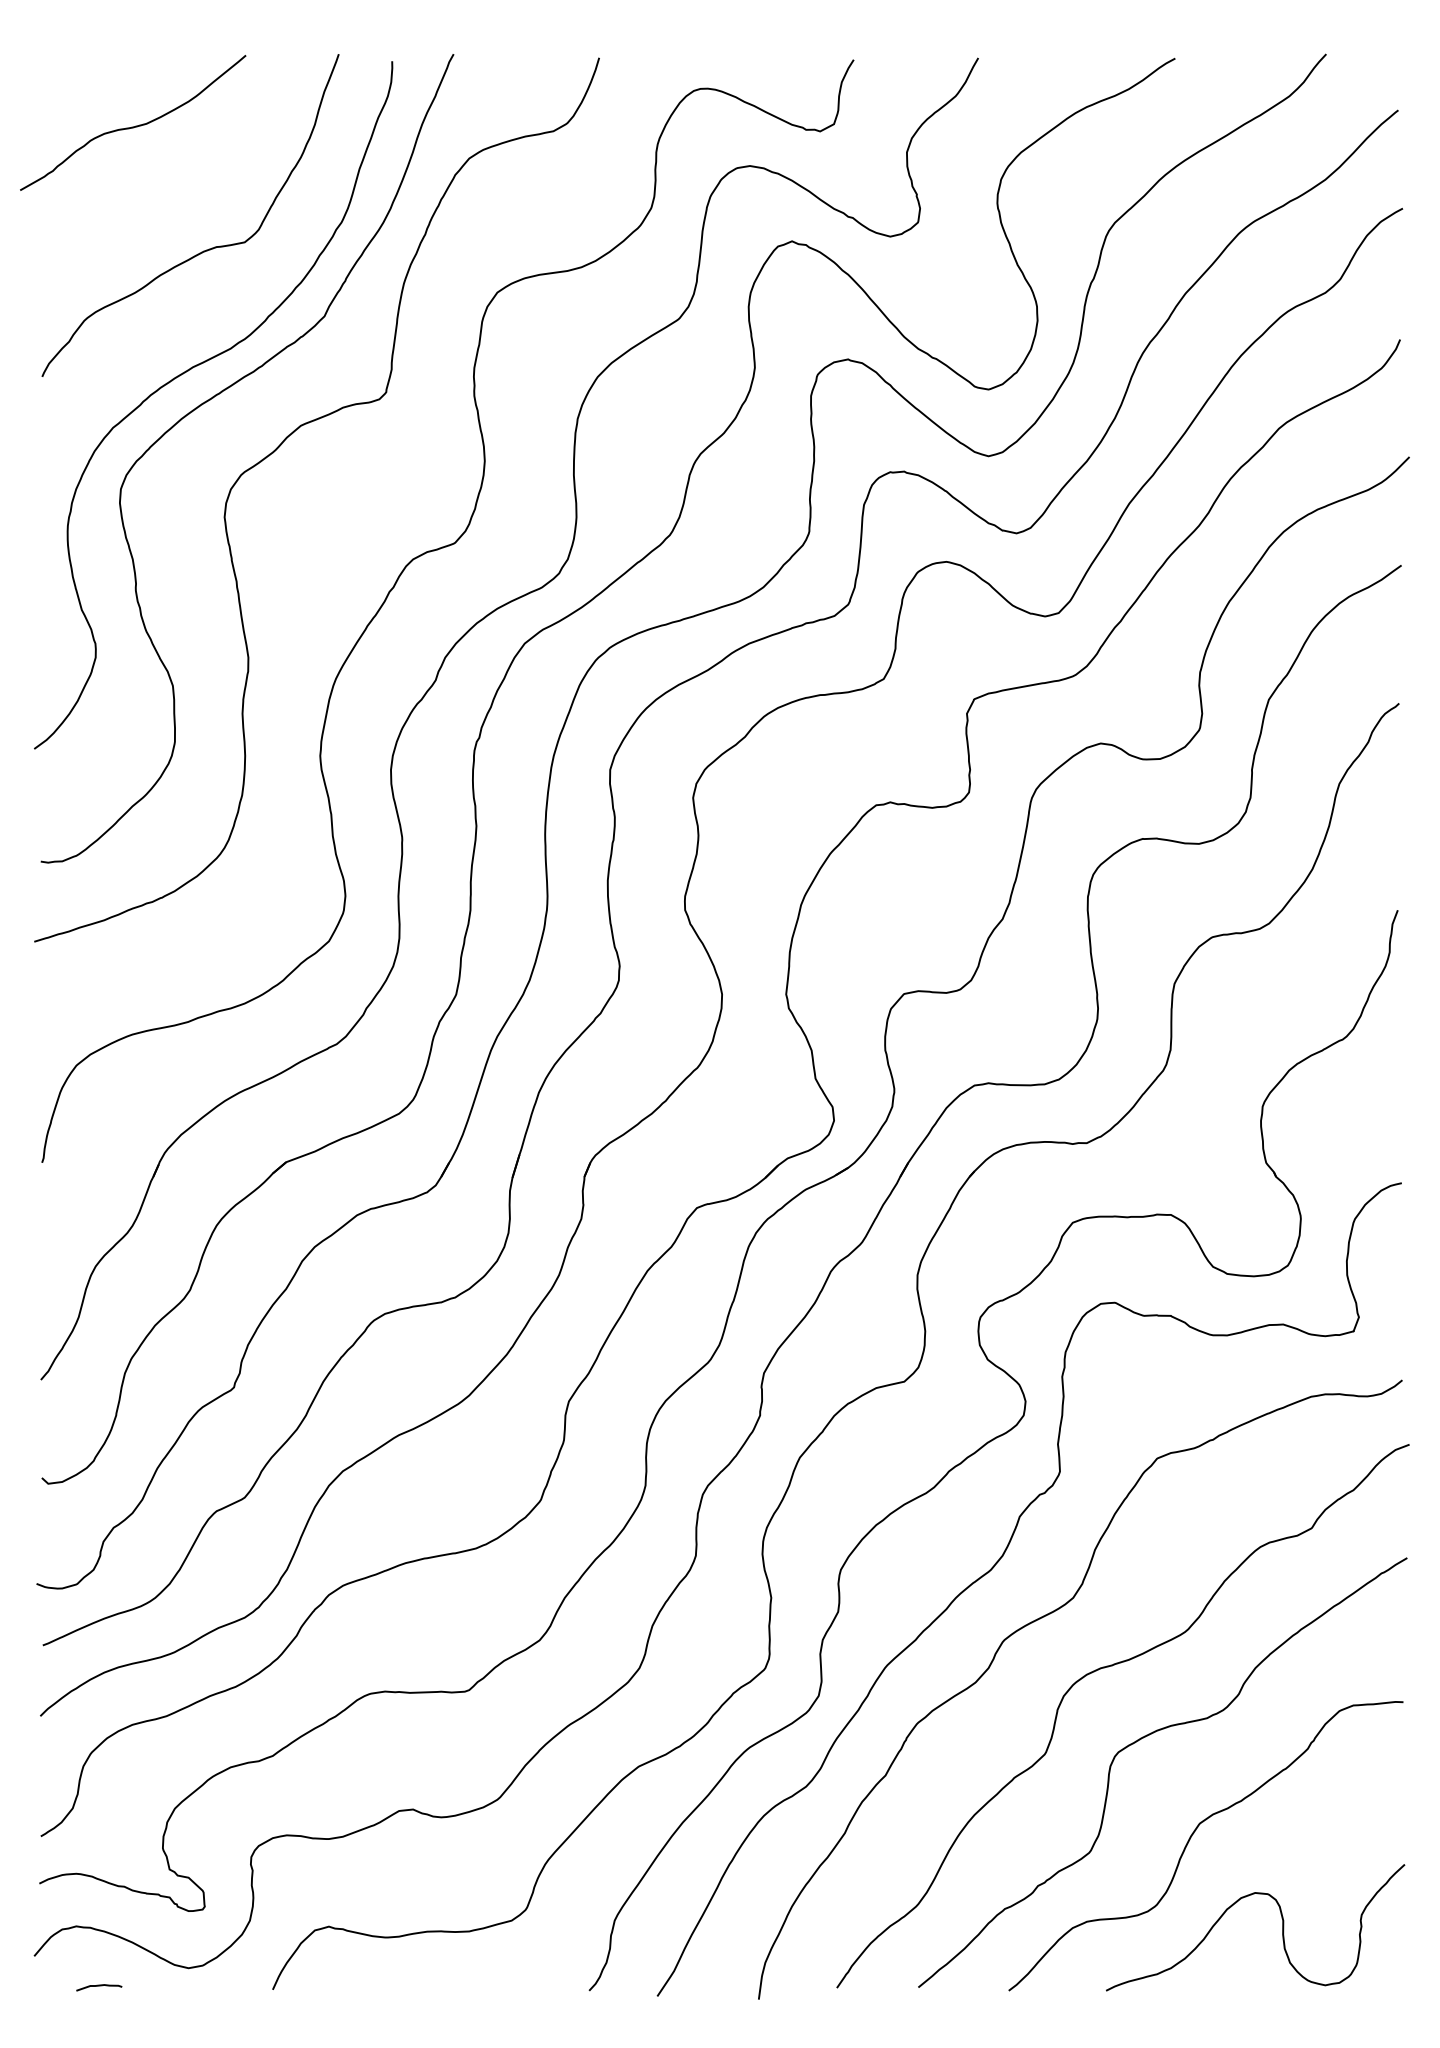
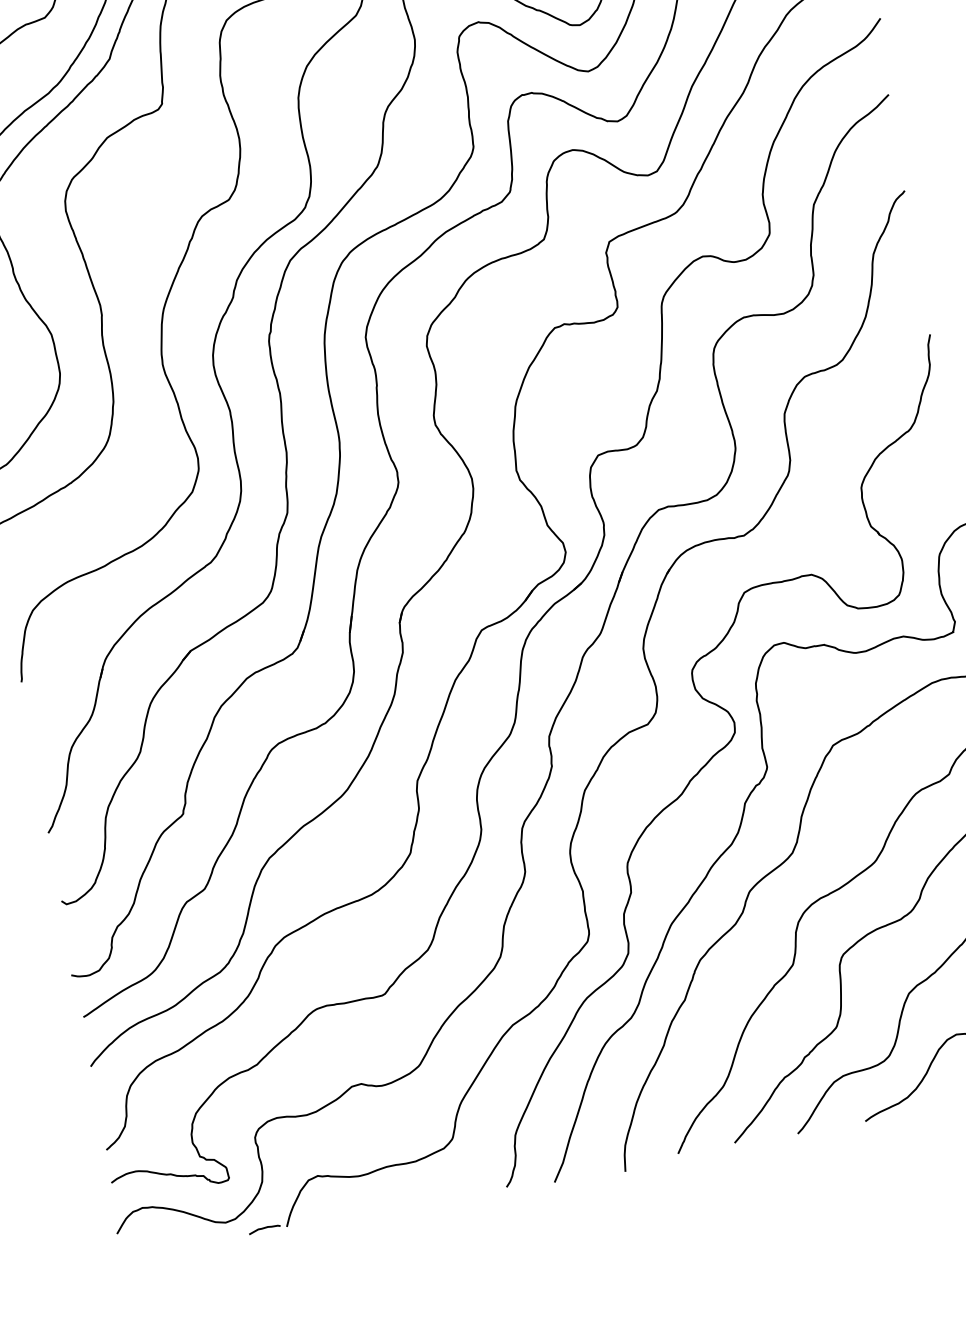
curve: (99, 1986) -> (264, 1228), moved

